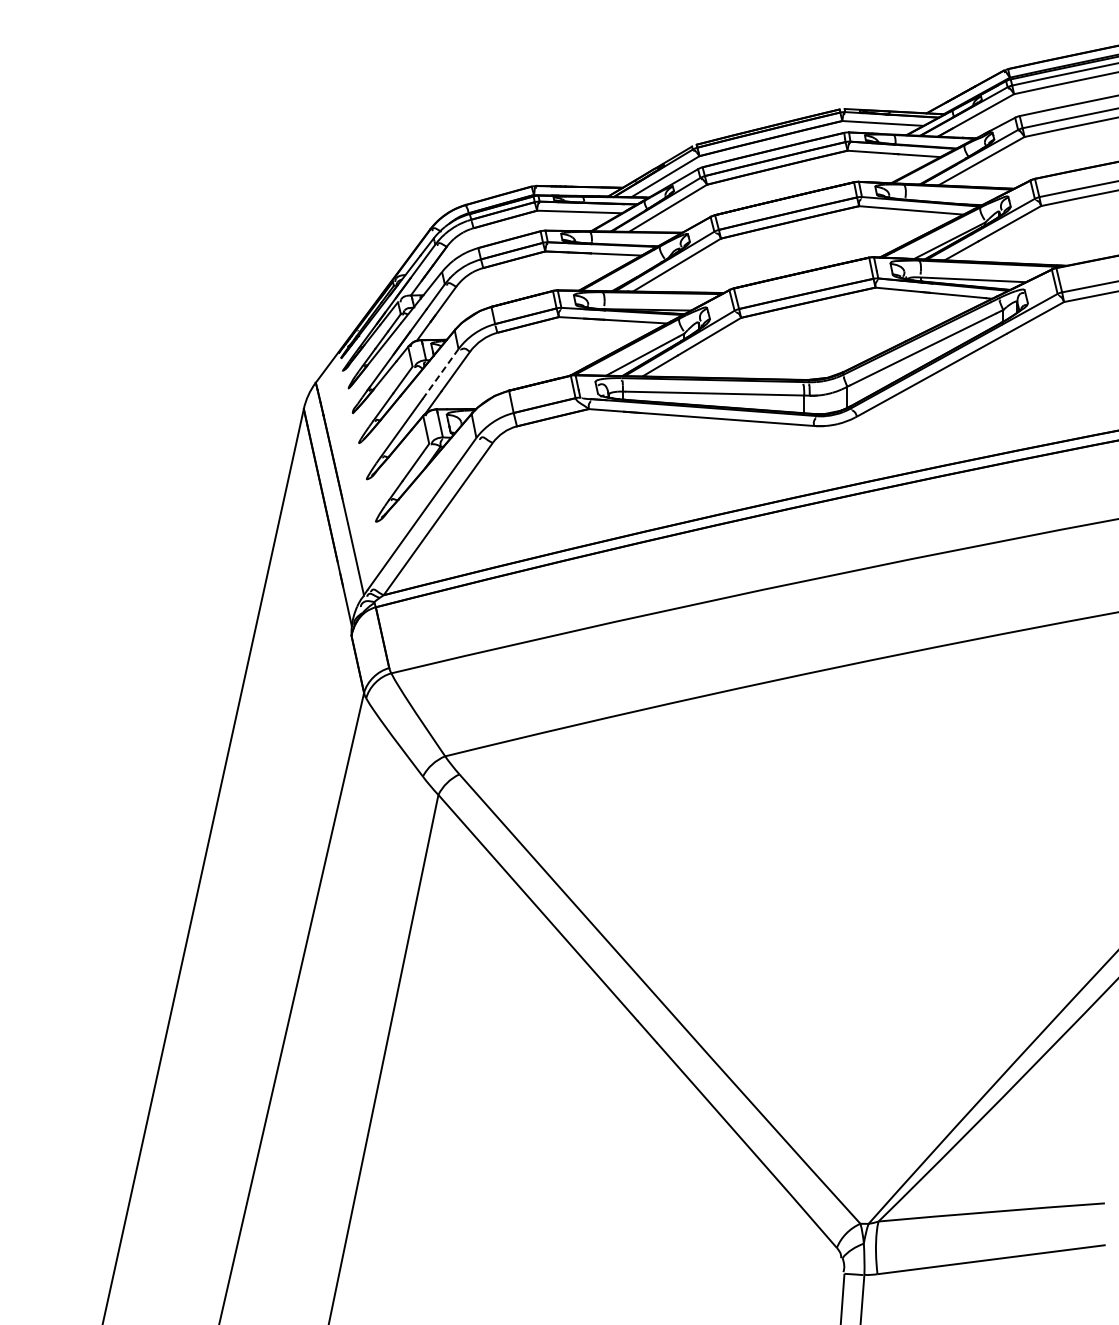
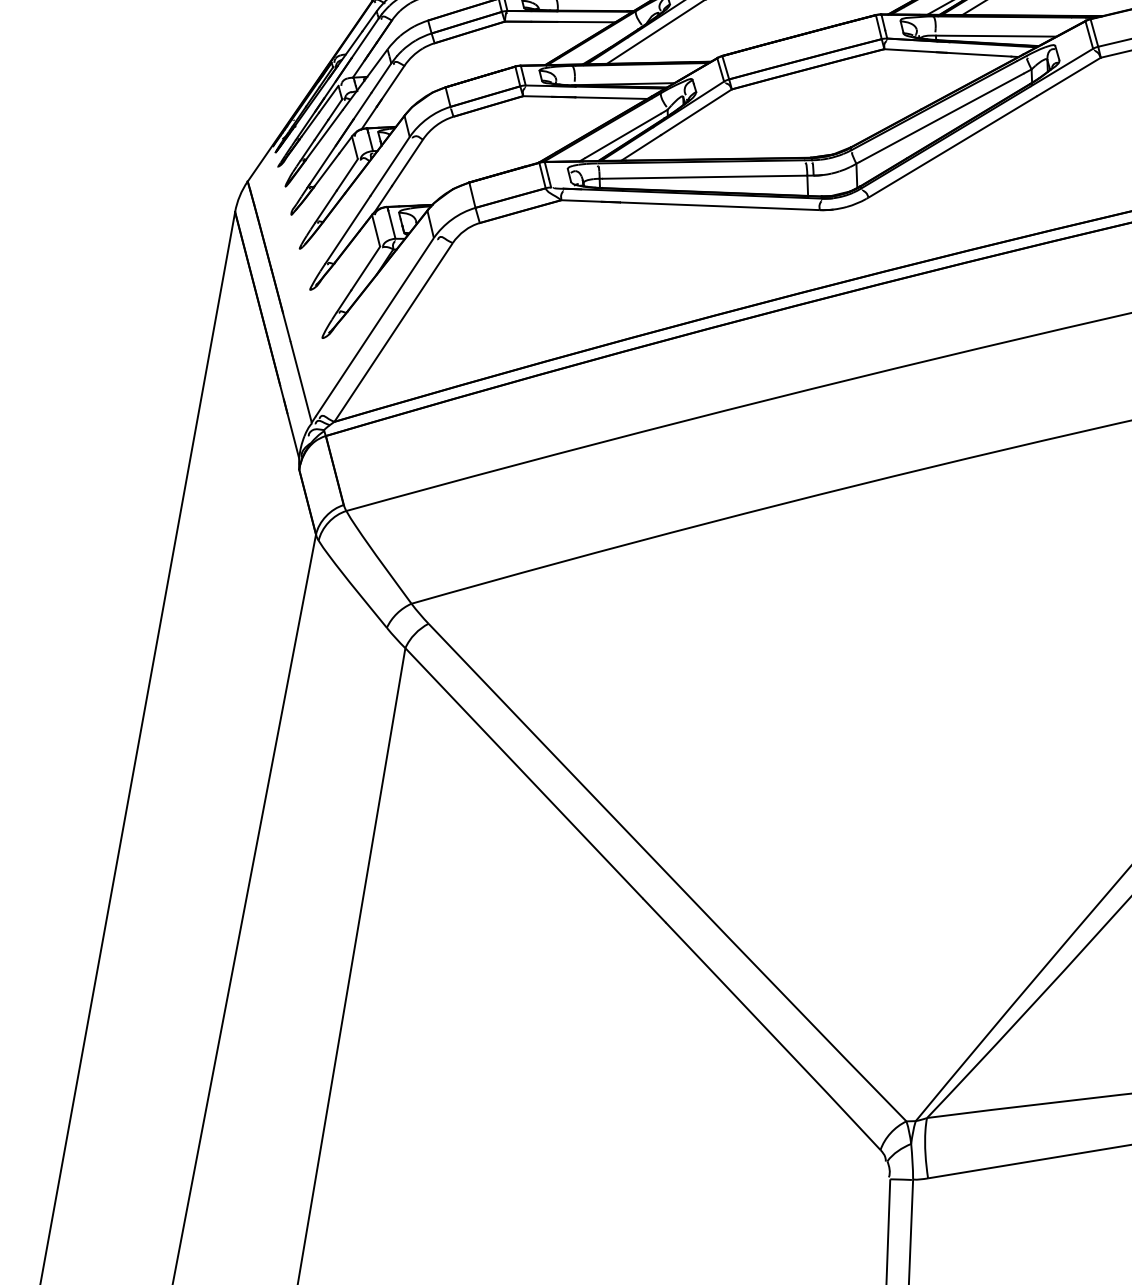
line: (440, 374) -> (390, 166), dashed -> solid

